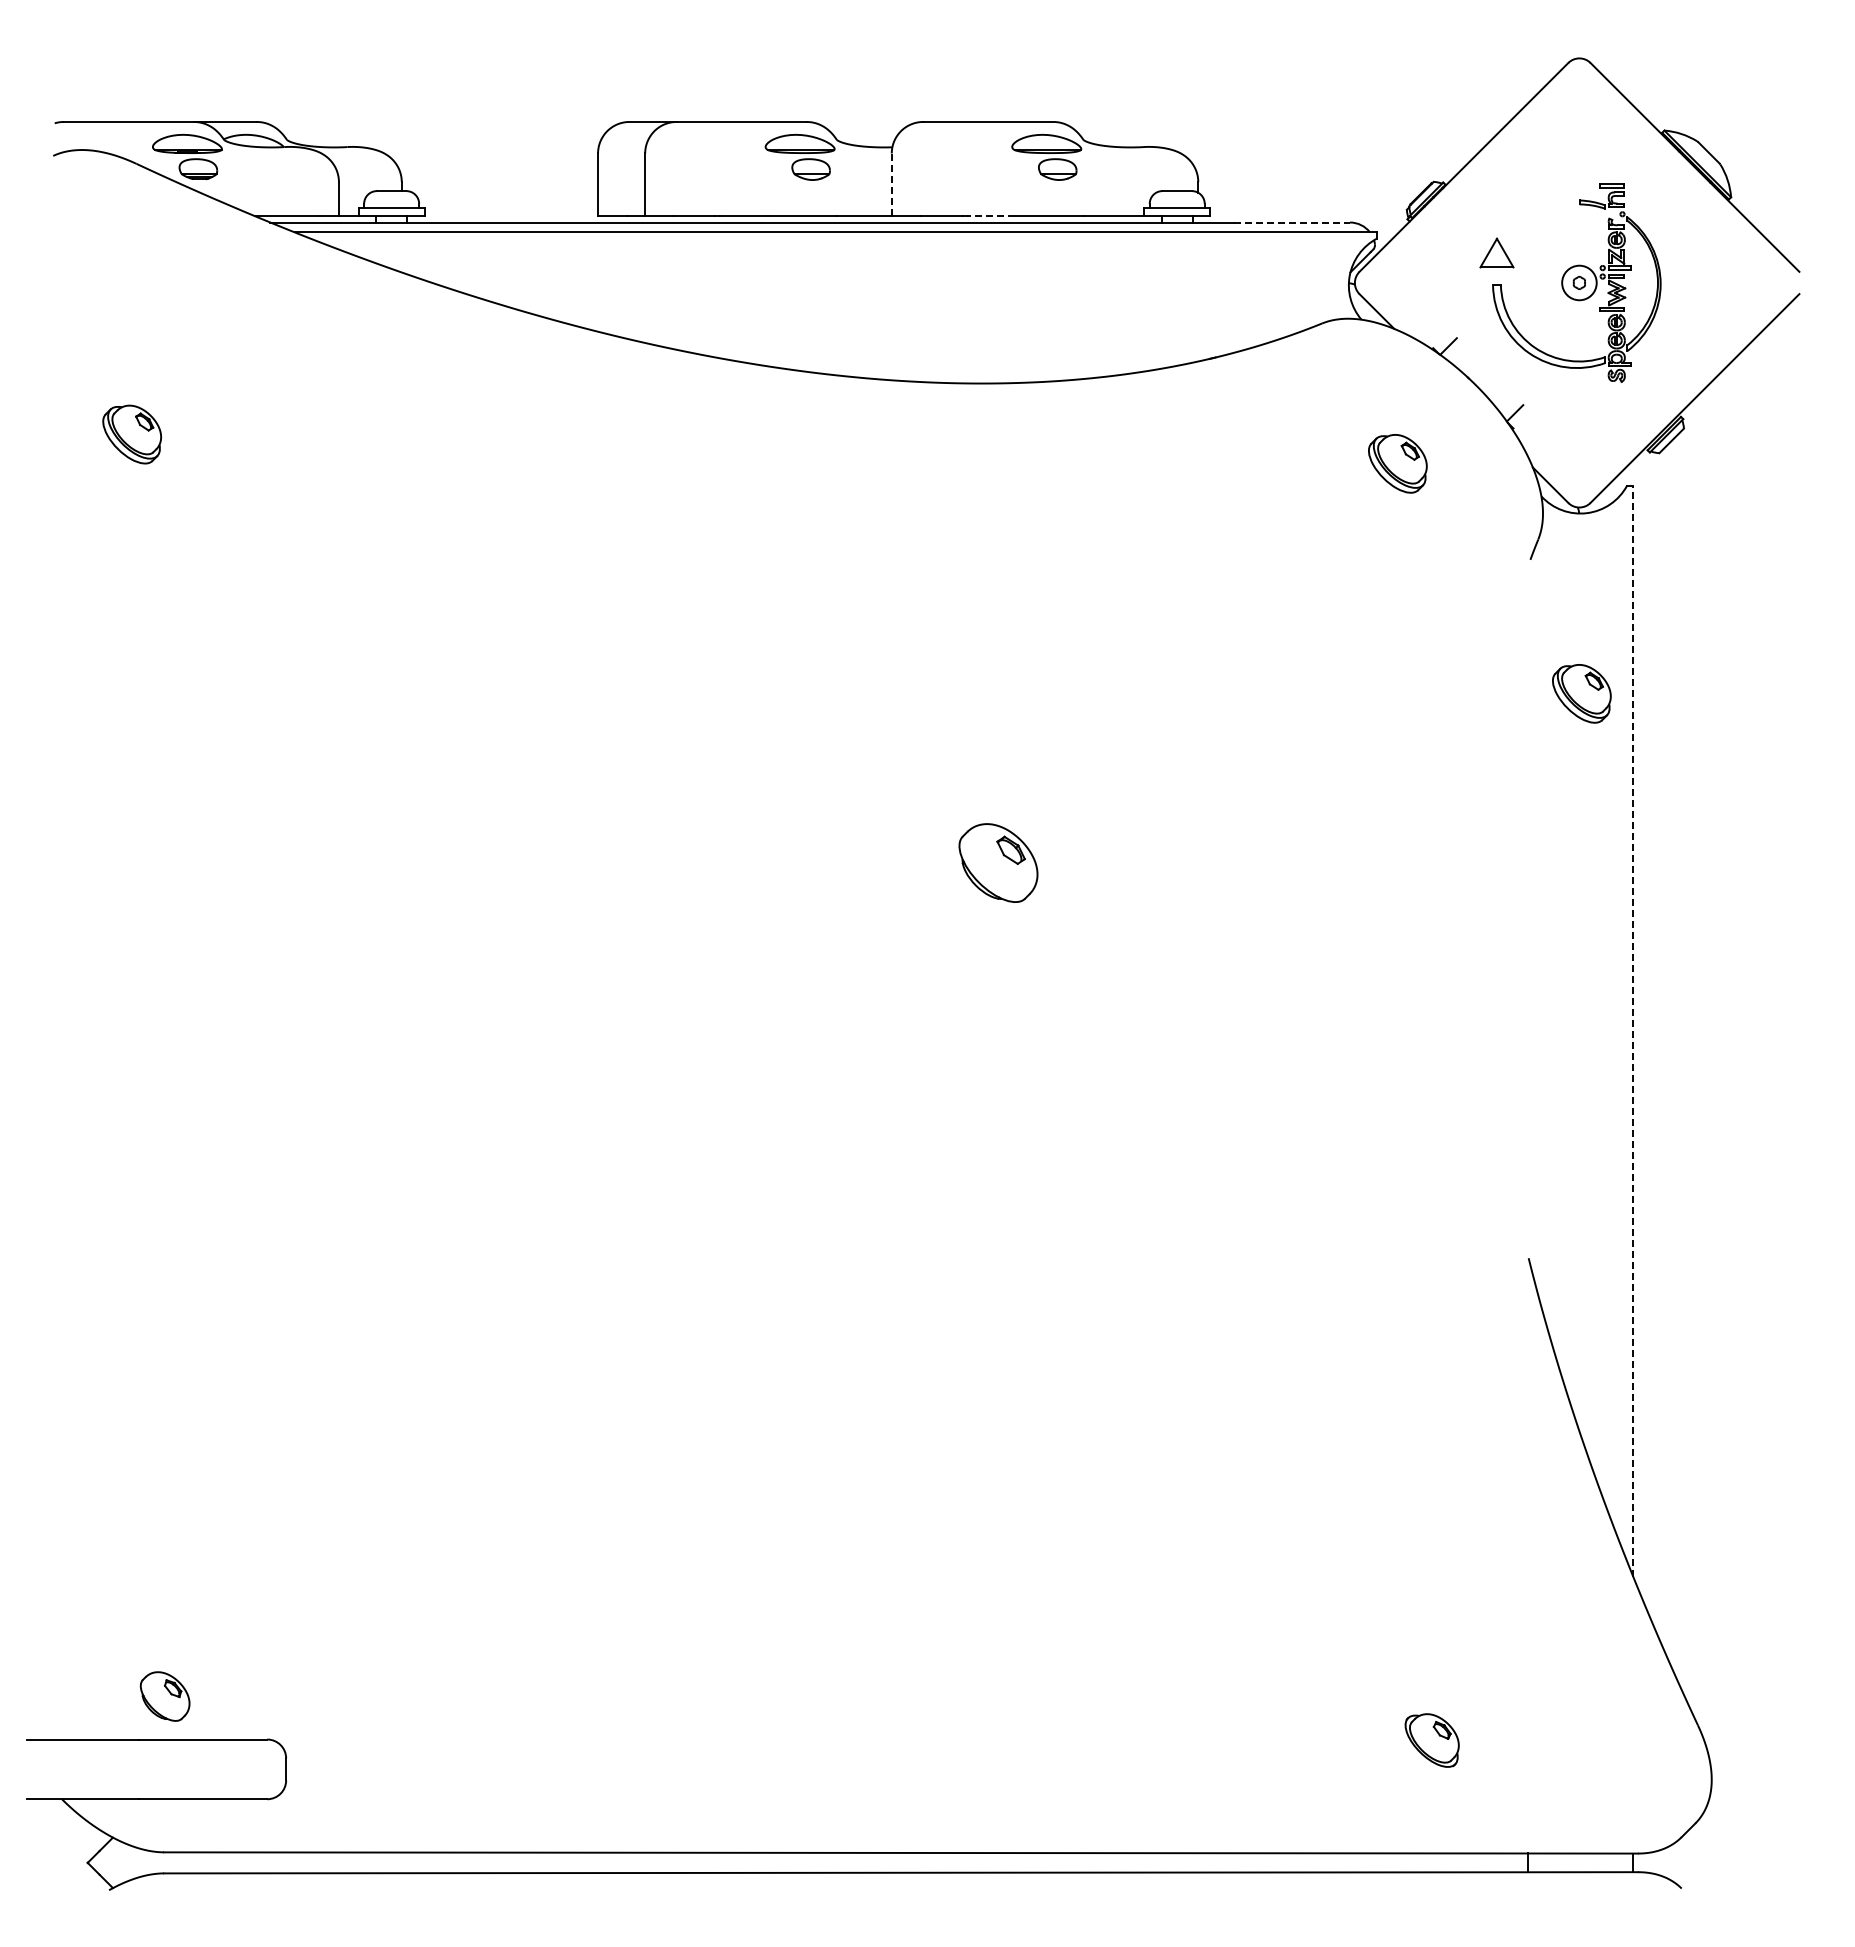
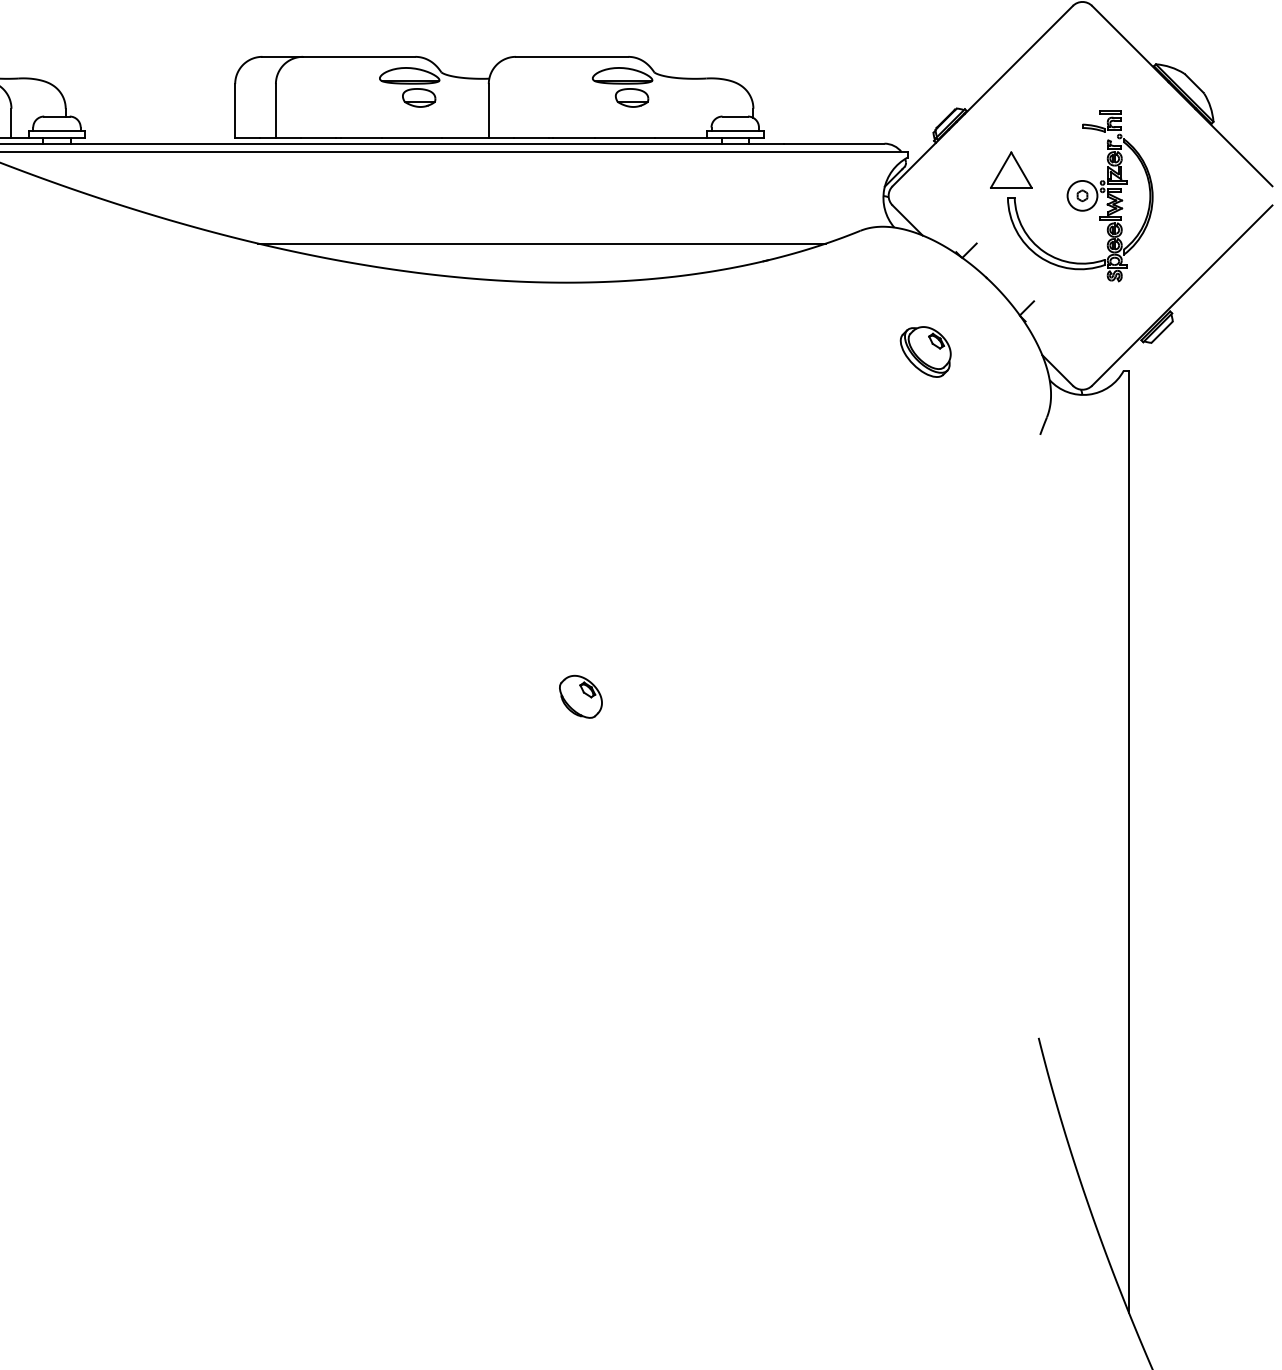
line: (891, 184) -> (488, 110), dashed -> solid
line: (990, 216) -> (574, 138), dashed -> solid
line: (1292, 222) -> (834, 143), dashed -> solid
part: (1496, 252) -> (1010, 169), size x1.43
line: (953, 338) -> (542, 243), added
part: (1581, 693) -> (1084, 550), removed
part: (998, 863) -> (580, 697), size x0.62
line: (1633, 1031) -> (1129, 842), dashed -> solid

